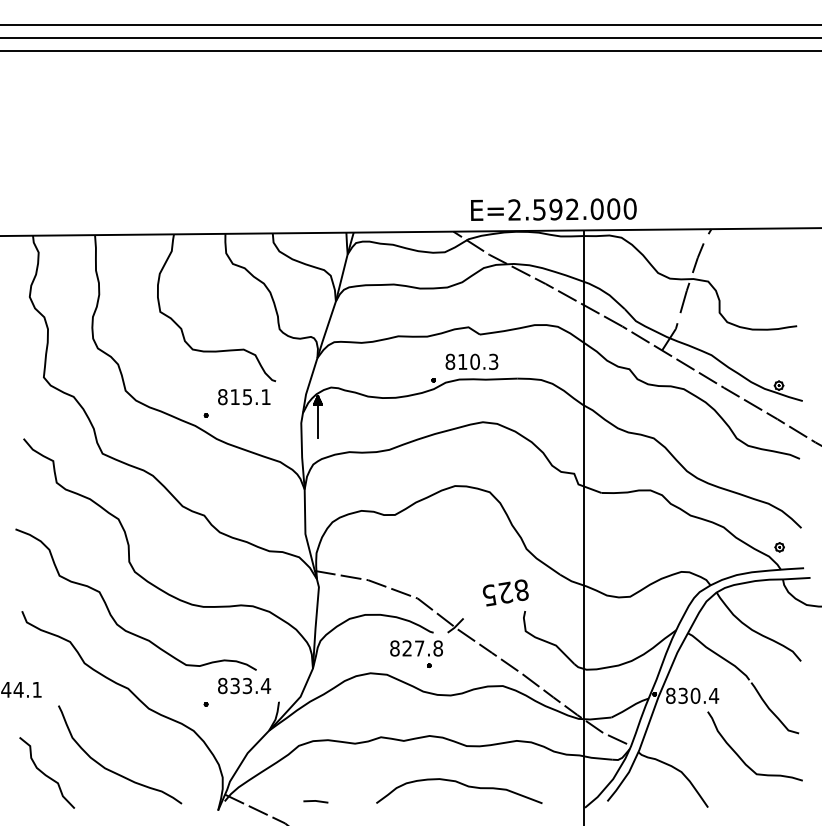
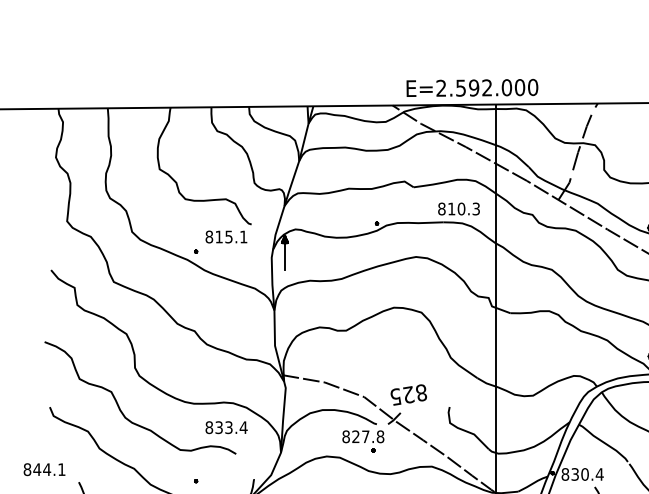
text: (471, 361) -> (458, 208), moved
text: (505, 592) -> (408, 394), moved
text: (244, 685) -> (226, 427), moved

